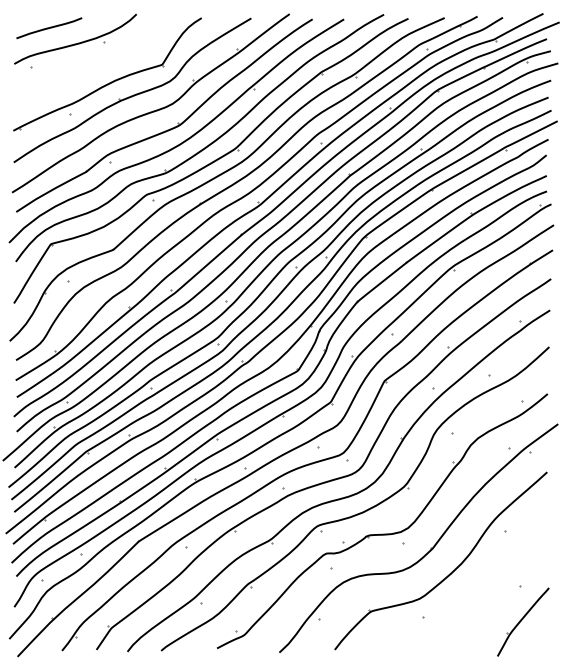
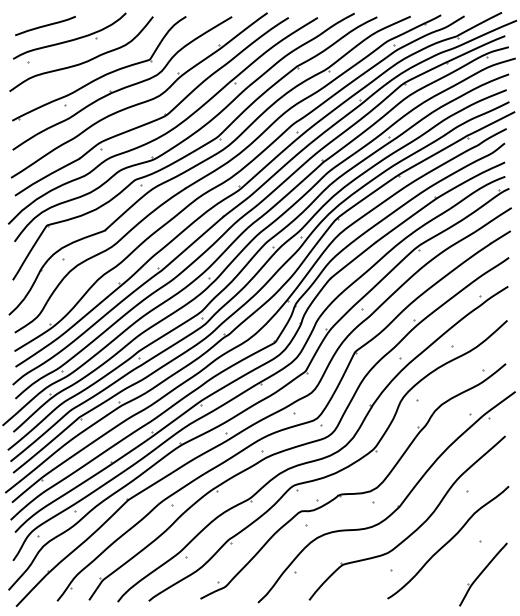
curve: (91, 66) -> (84, 61), added
curve: (485, 587) -> (448, 542), added

